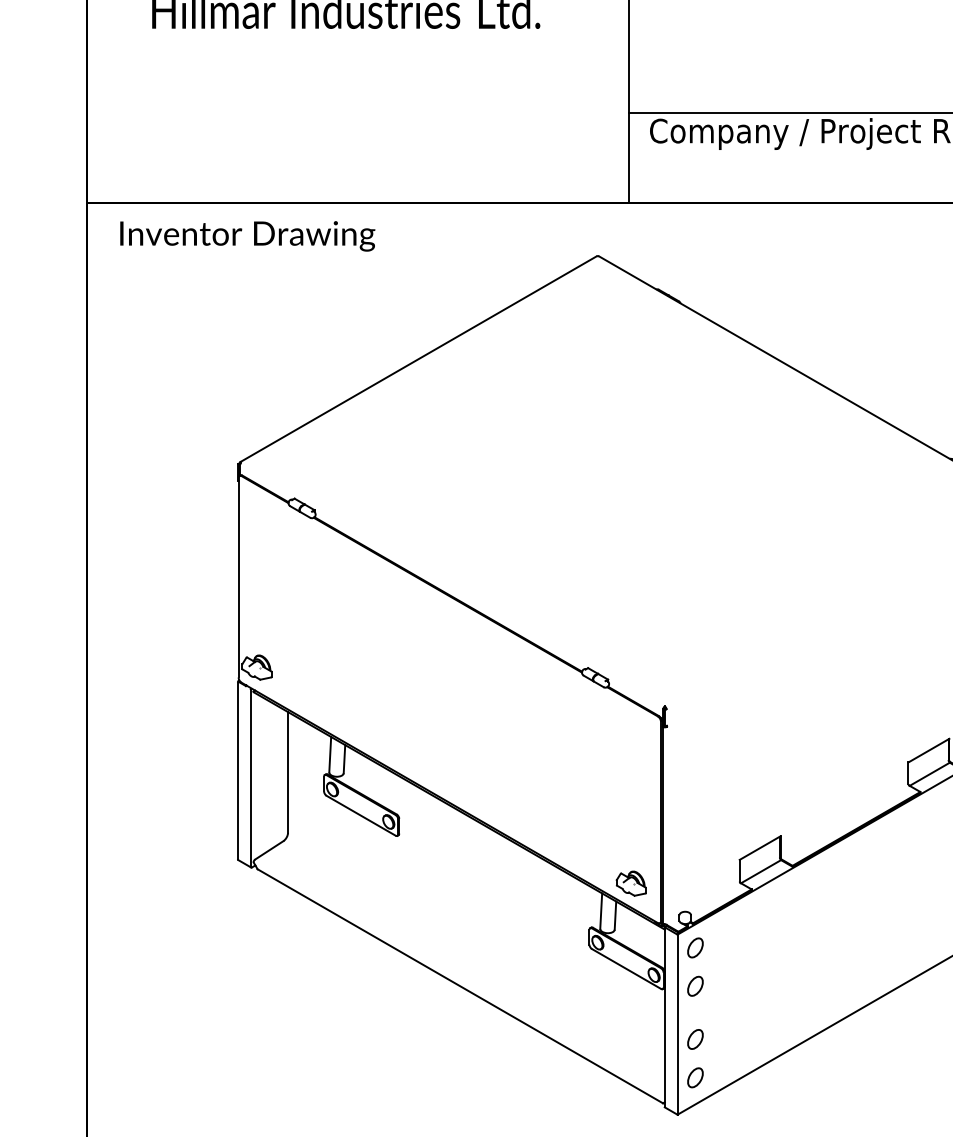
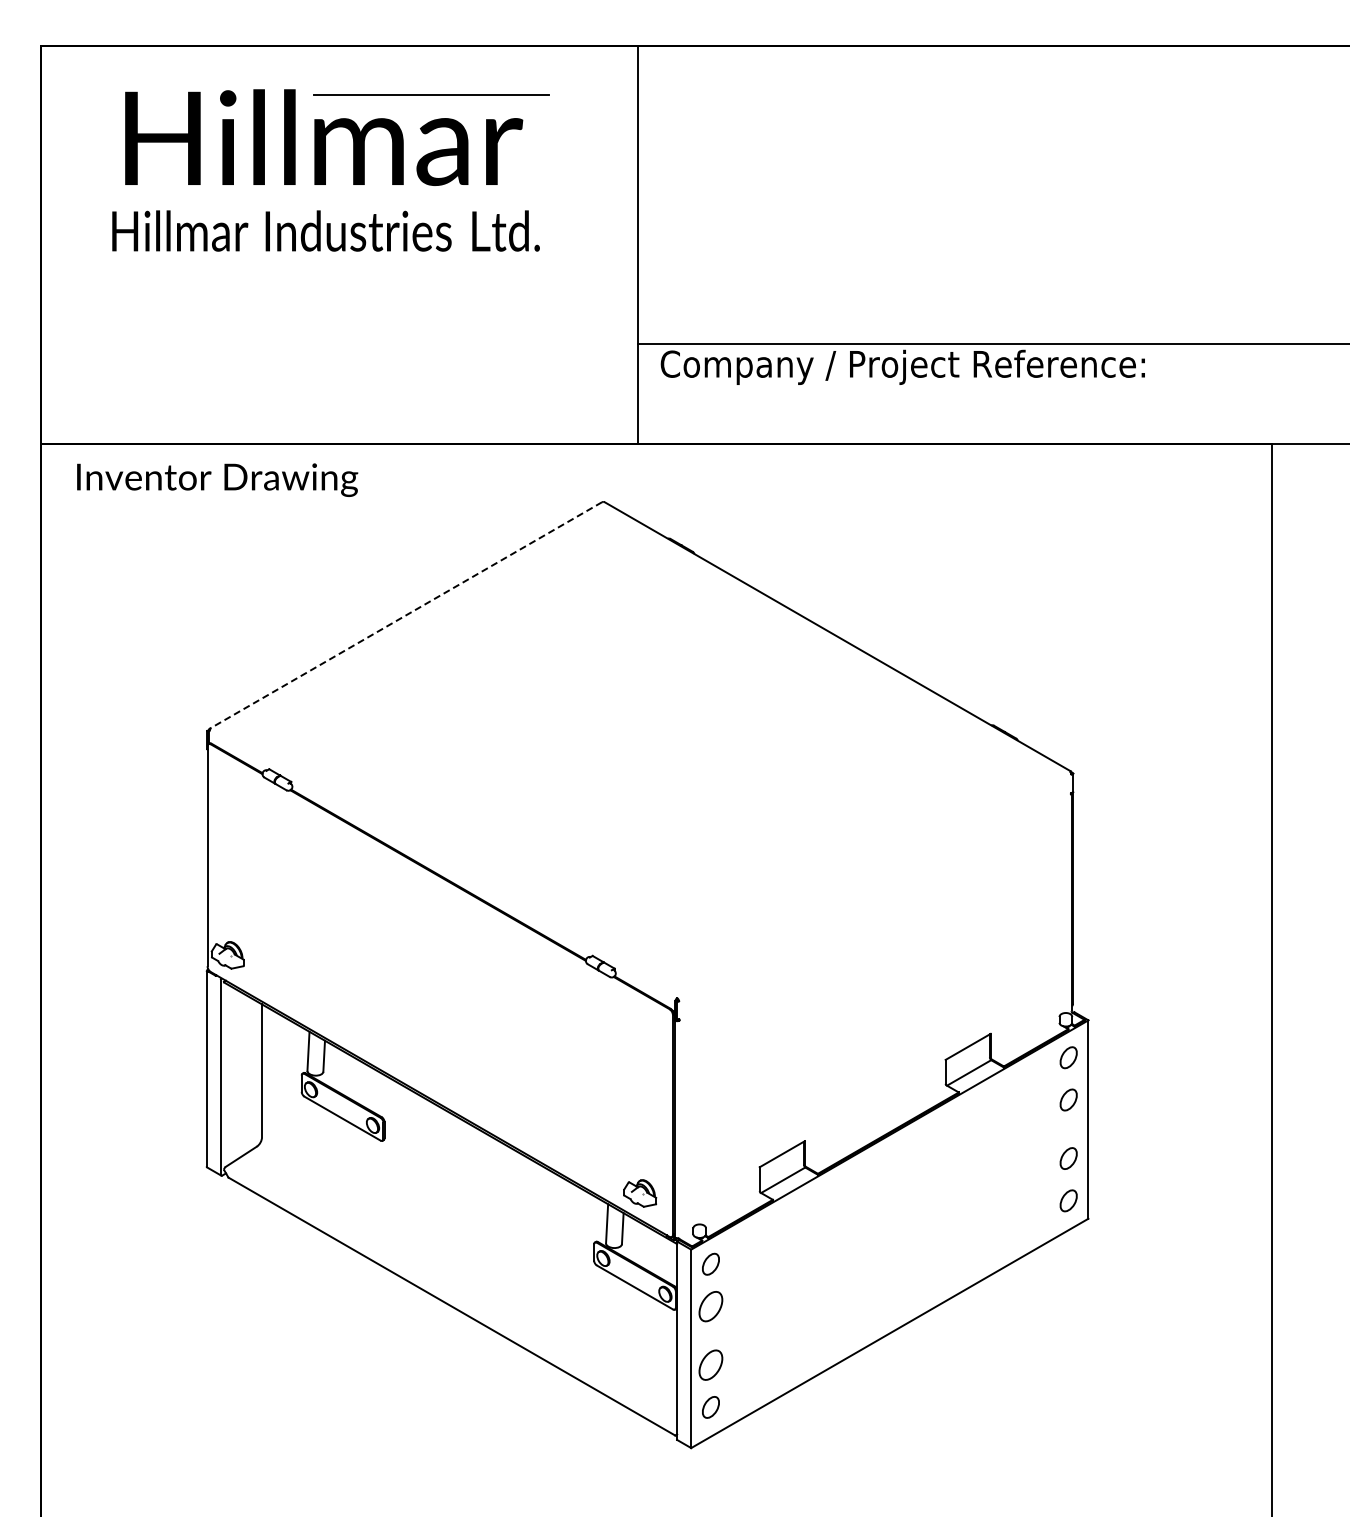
line: (418, 359) -> (405, 615), solid -> dashed
part: (695, 986) -> (710, 1306), size x1.4
part: (695, 1038) -> (710, 1364), size x1.4

